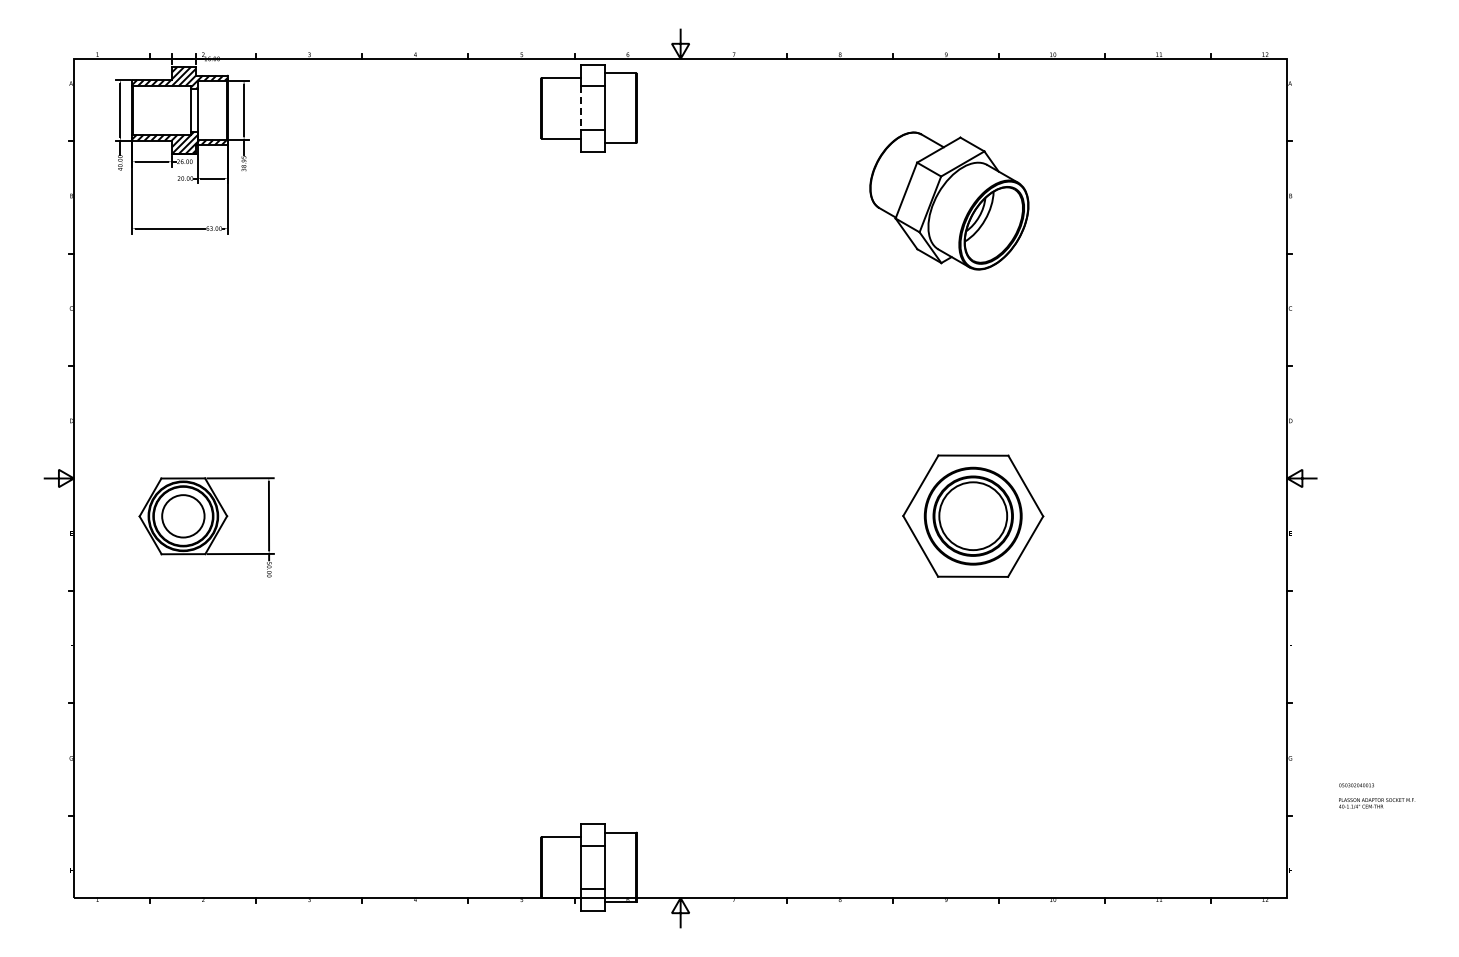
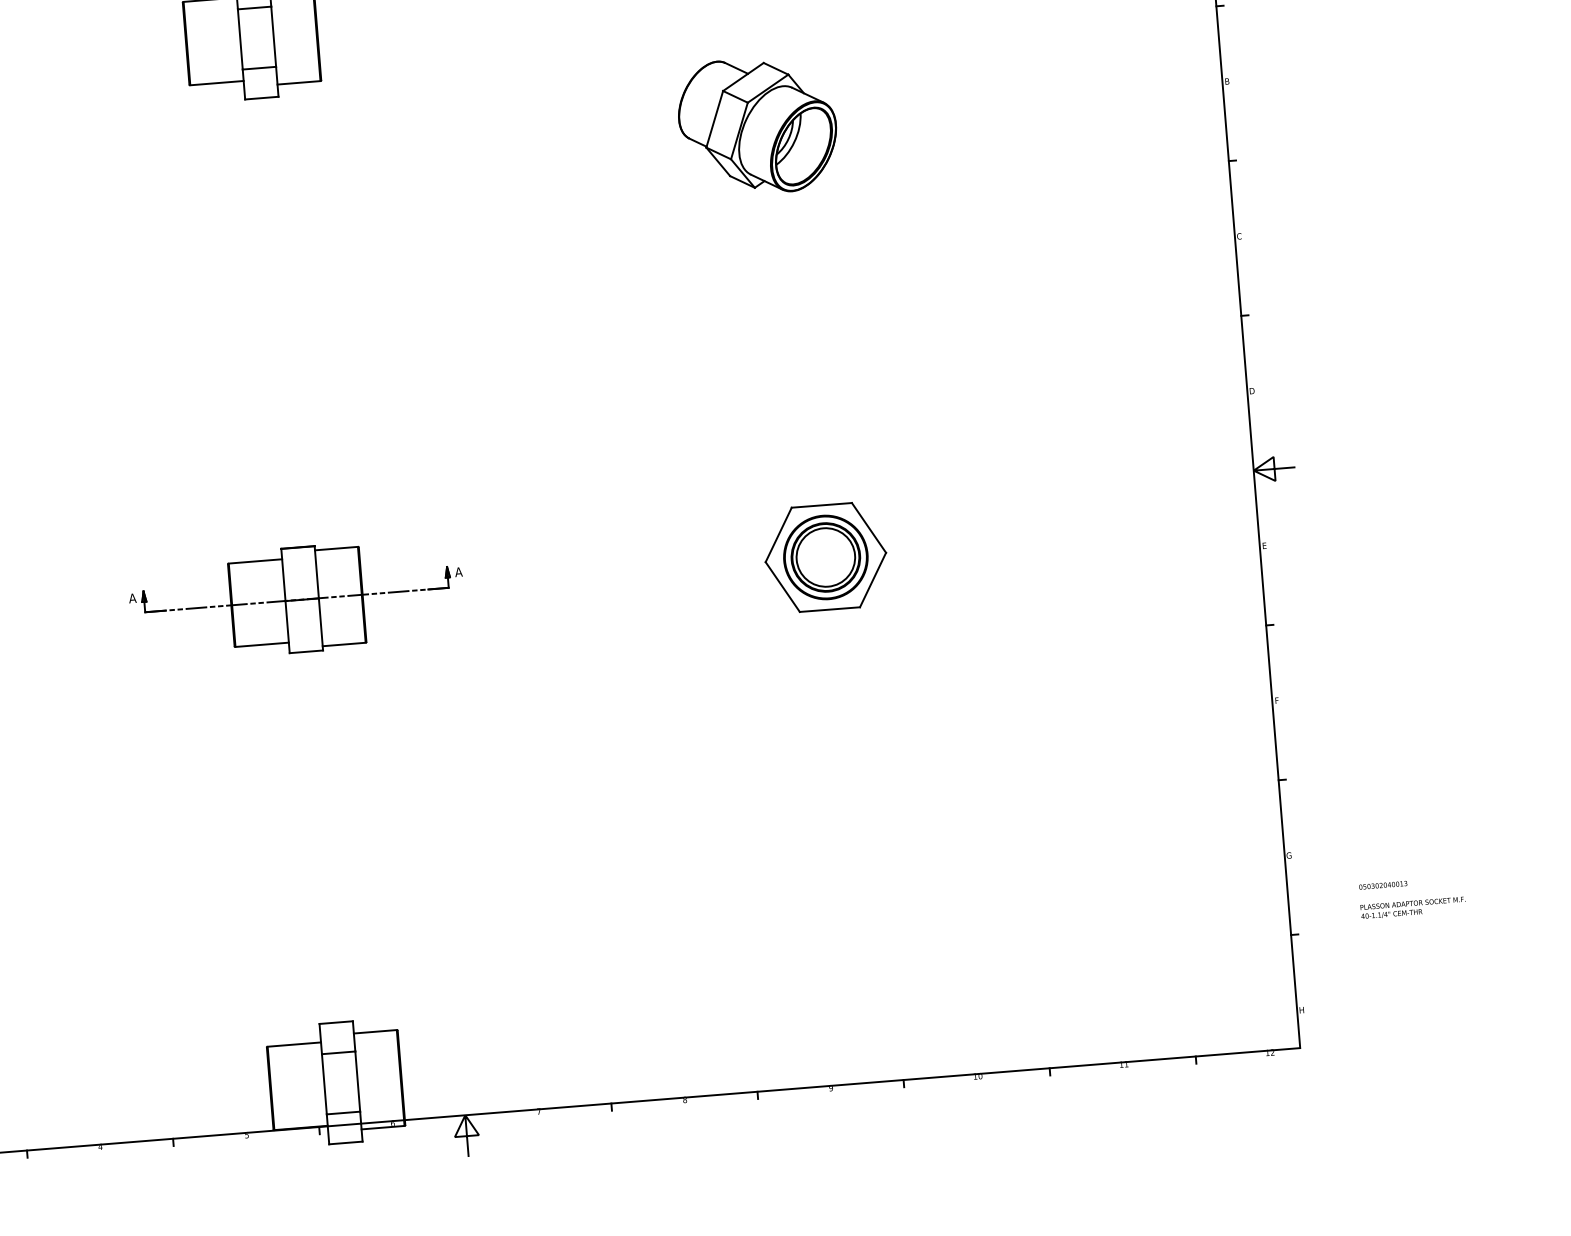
line: (580, 108) -> (240, 39), dashed -> solid
part: (948, 200) -> (756, 125), size x0.71
part: (589, 515) -> (297, 598), added
part: (973, 516) -> (826, 557), size x0.62

